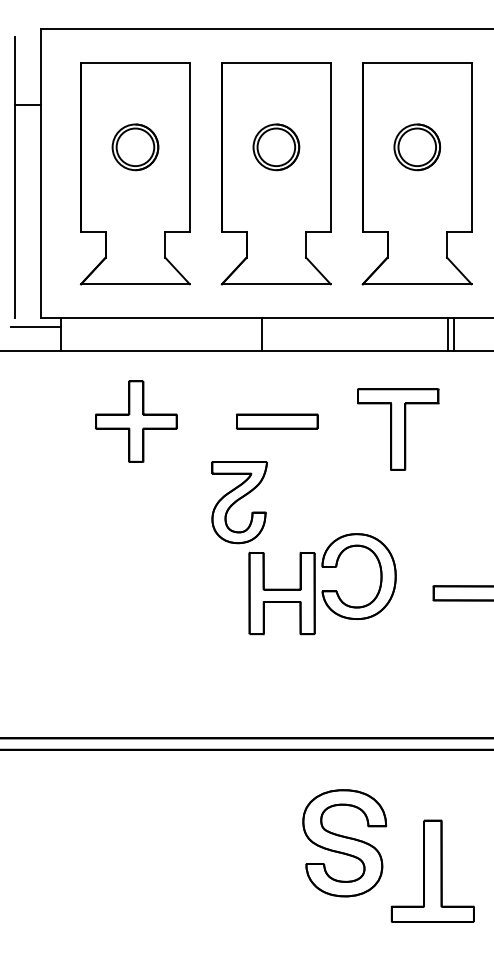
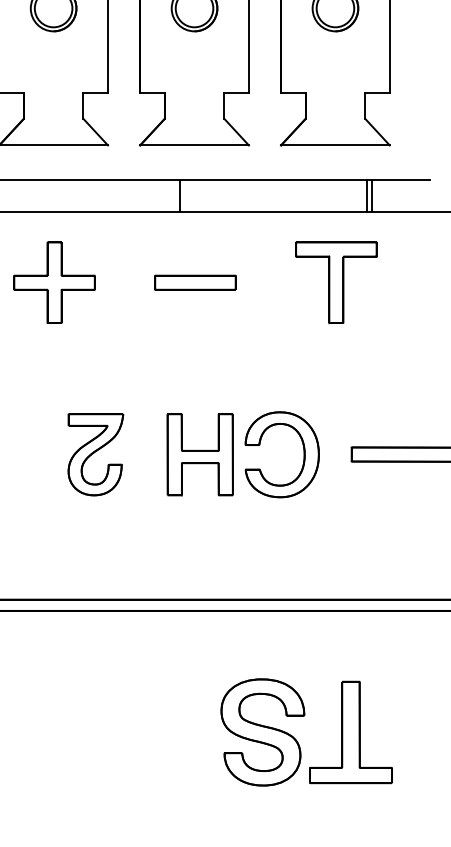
part: (398, 429) -> (336, 282), moved
part: (239, 502) -> (95, 454), moved
part: (380, 576) -> (303, 454), moved
part: (344, 843) -> (262, 732), moved

